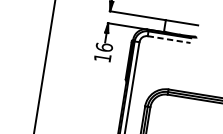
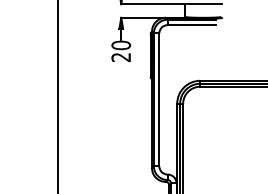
line: (169, 39) -> (192, 25), dashed -> solid
text: (103, 51) -> (120, 50), 16 -> 20

